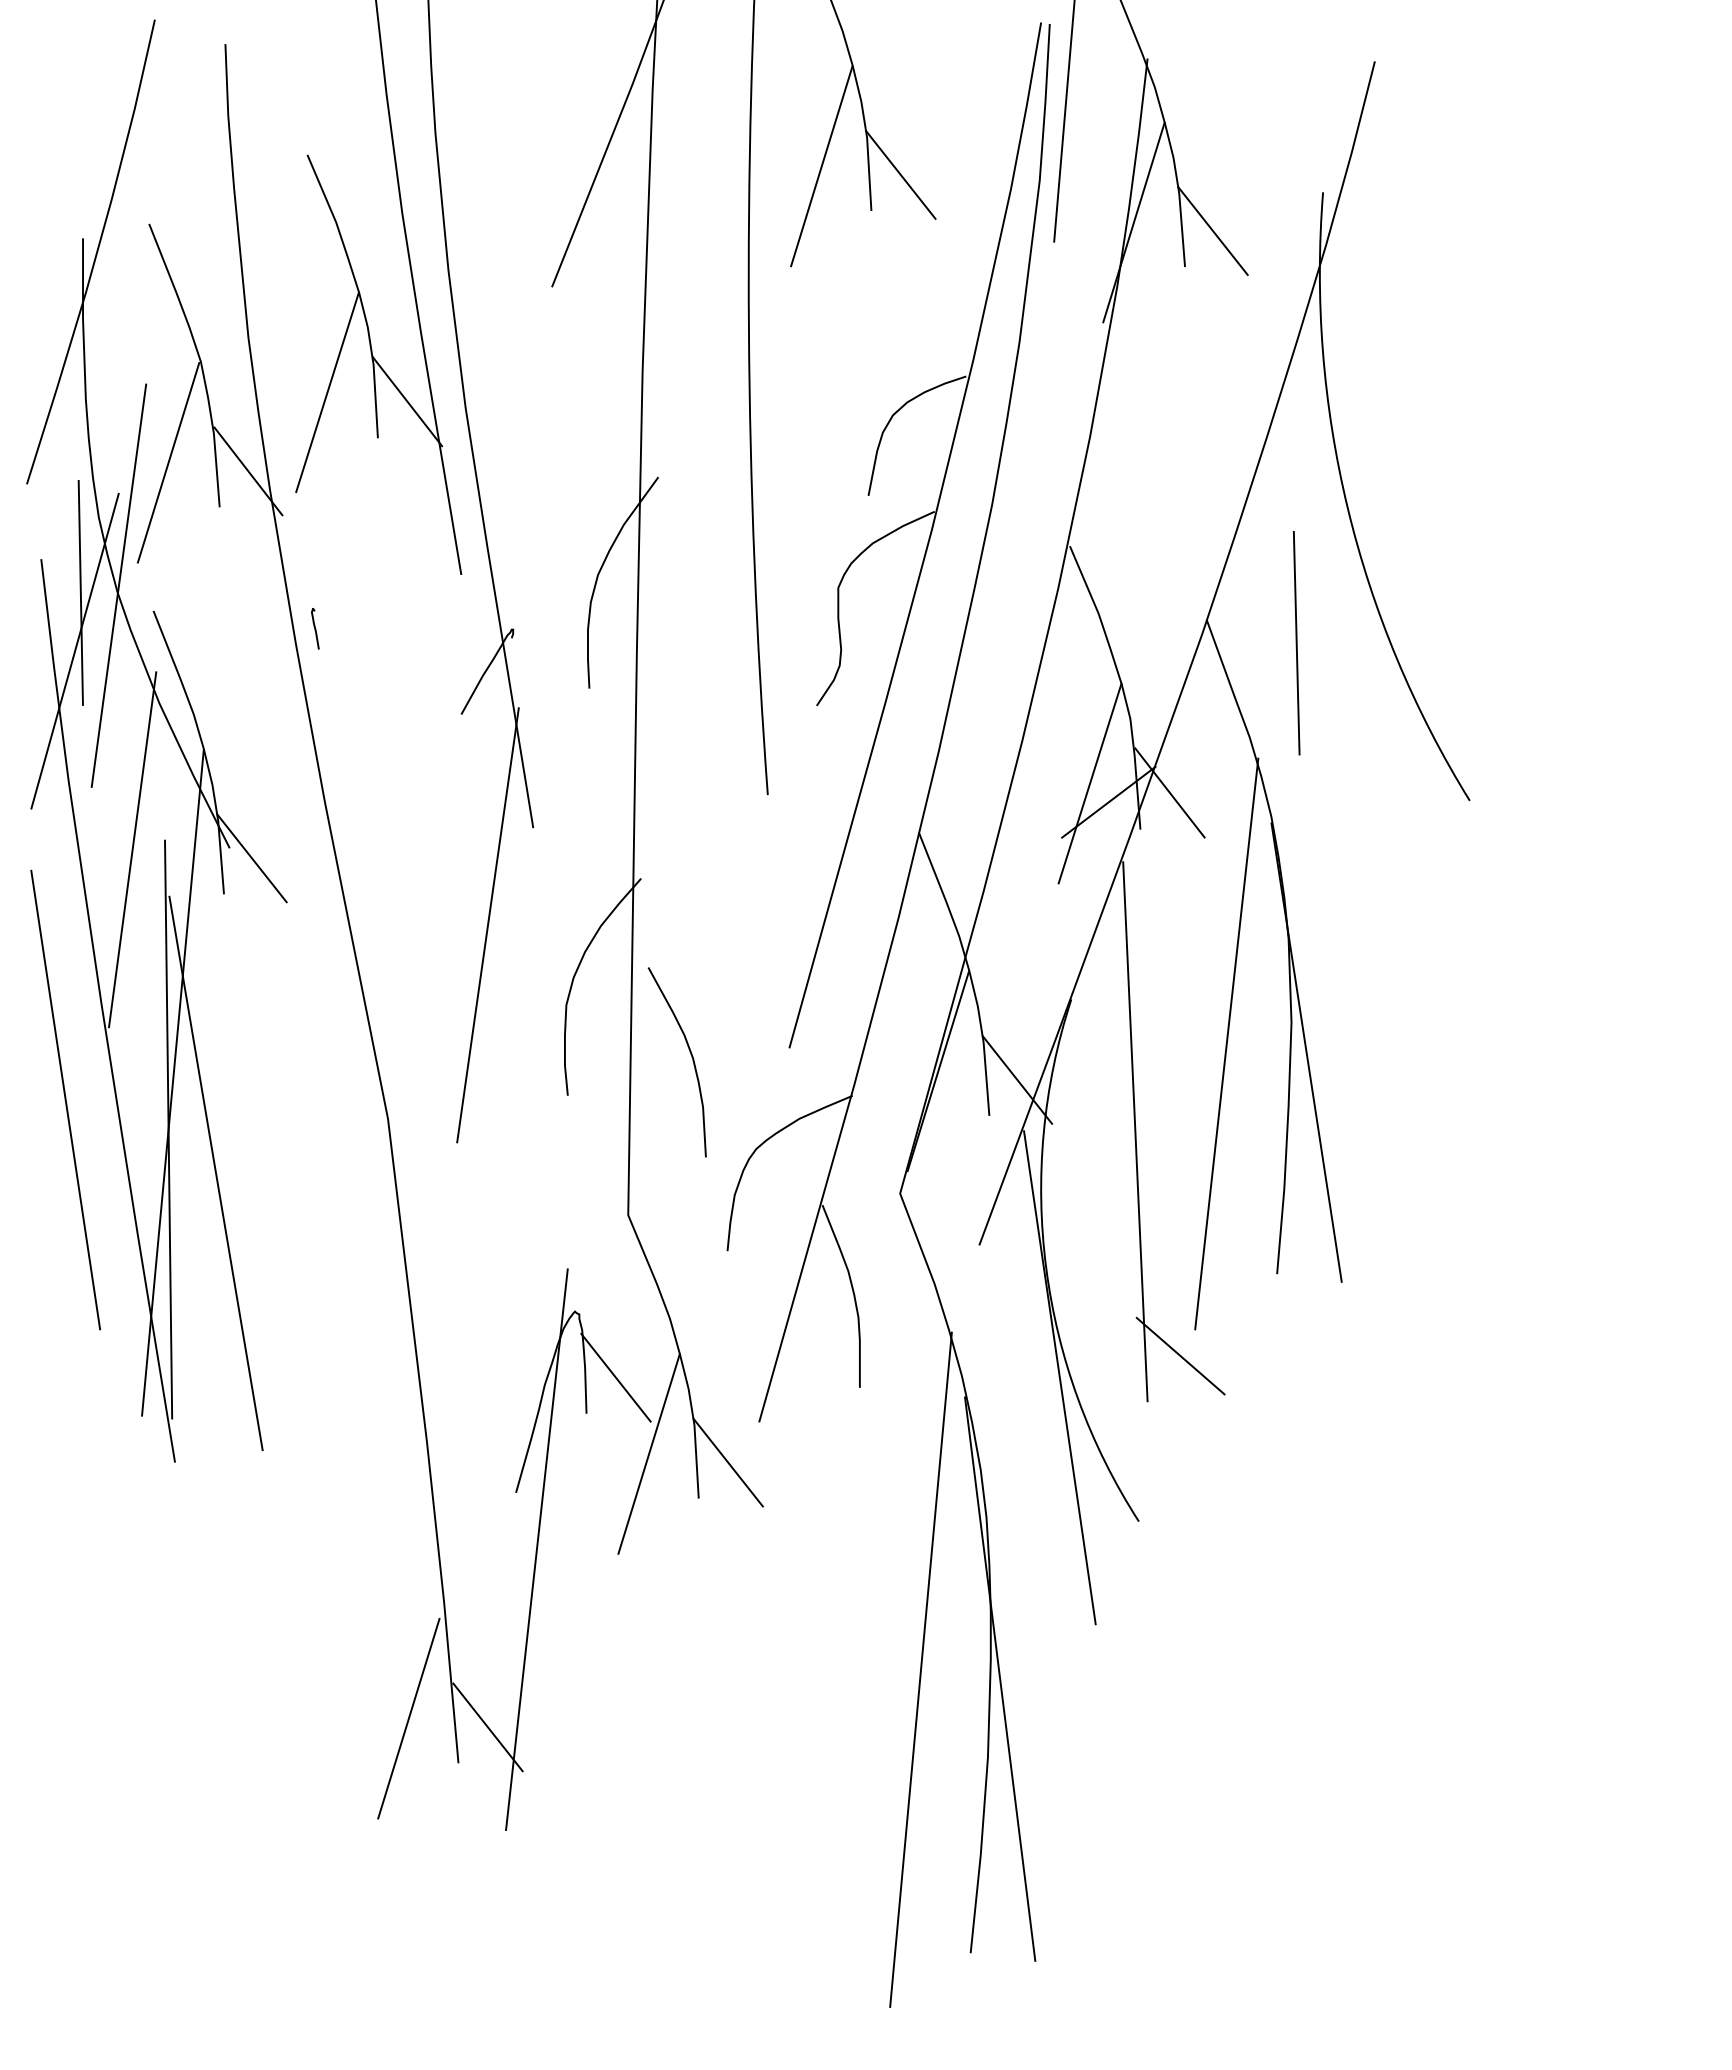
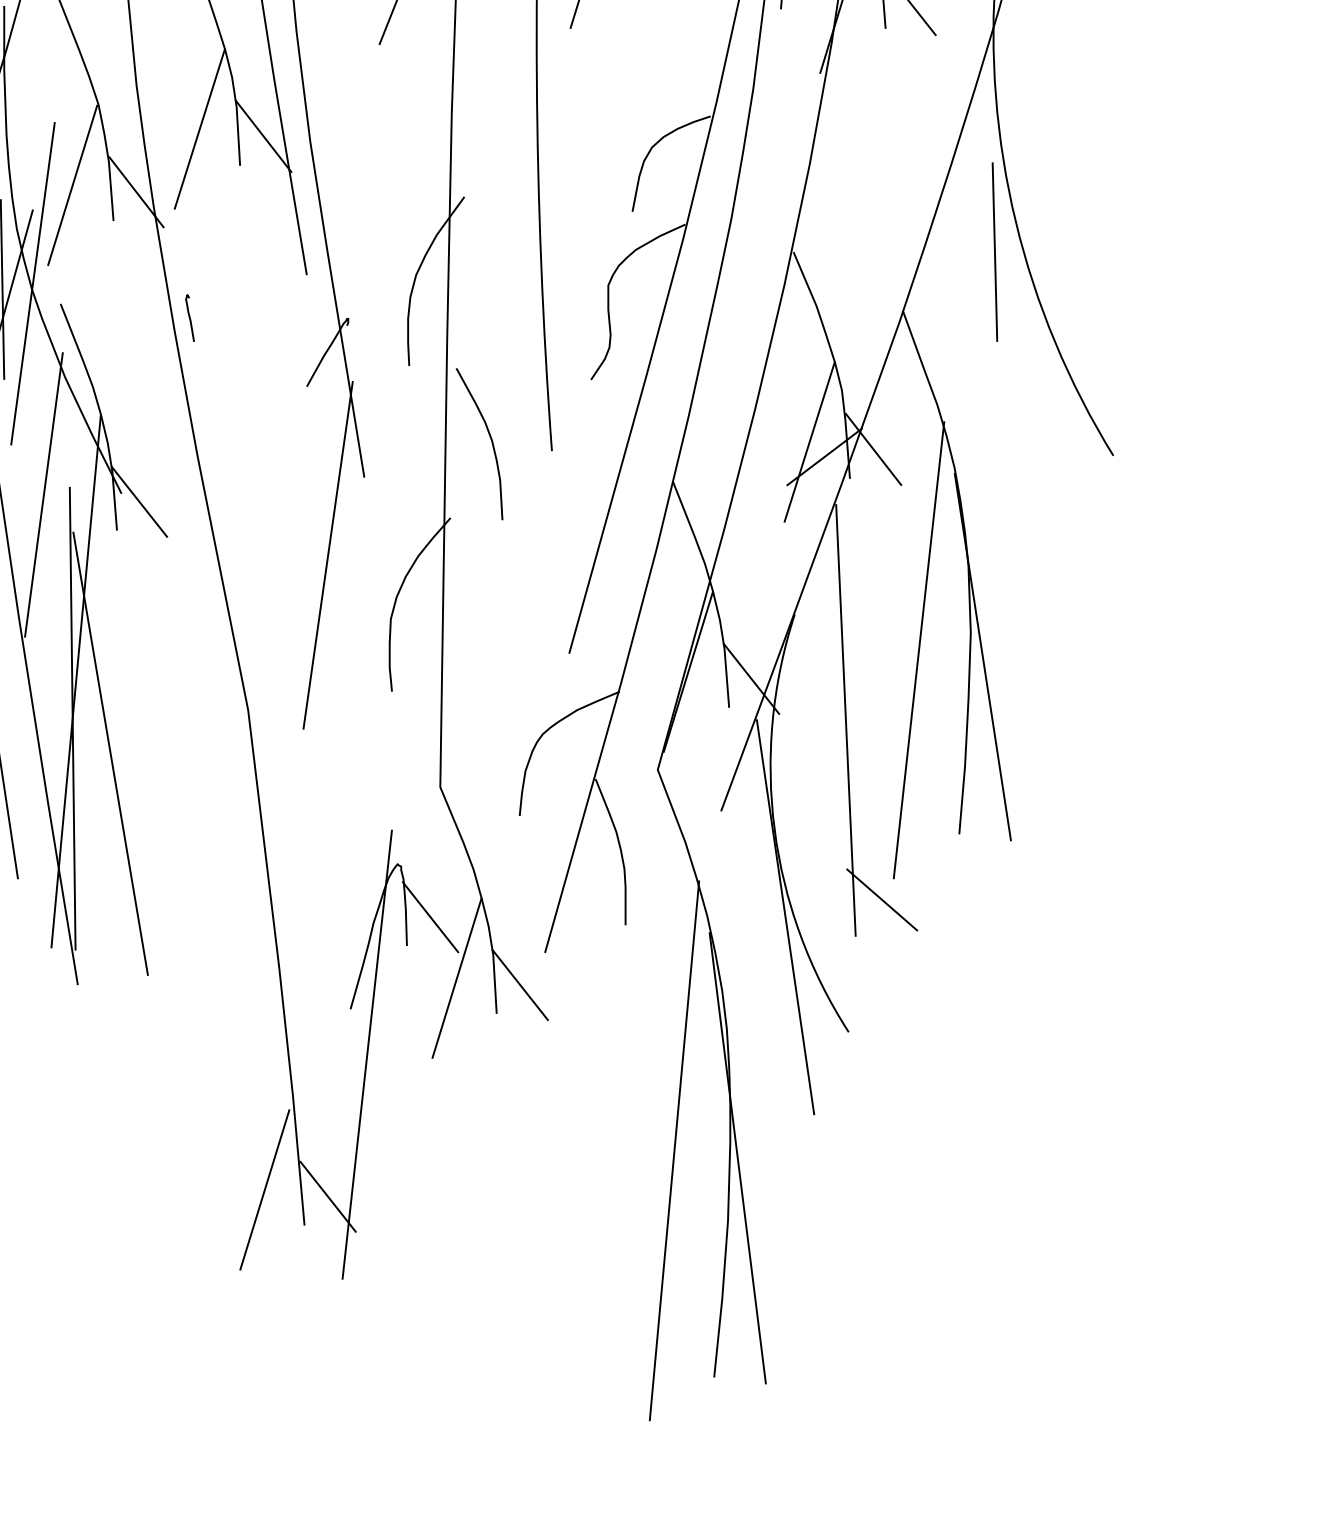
part: (315, 628) -> (190, 317), size x1.43
line: (1296, 643) -> (994, 252), moved
curve: (691, 1057) -> (490, 440), moved

